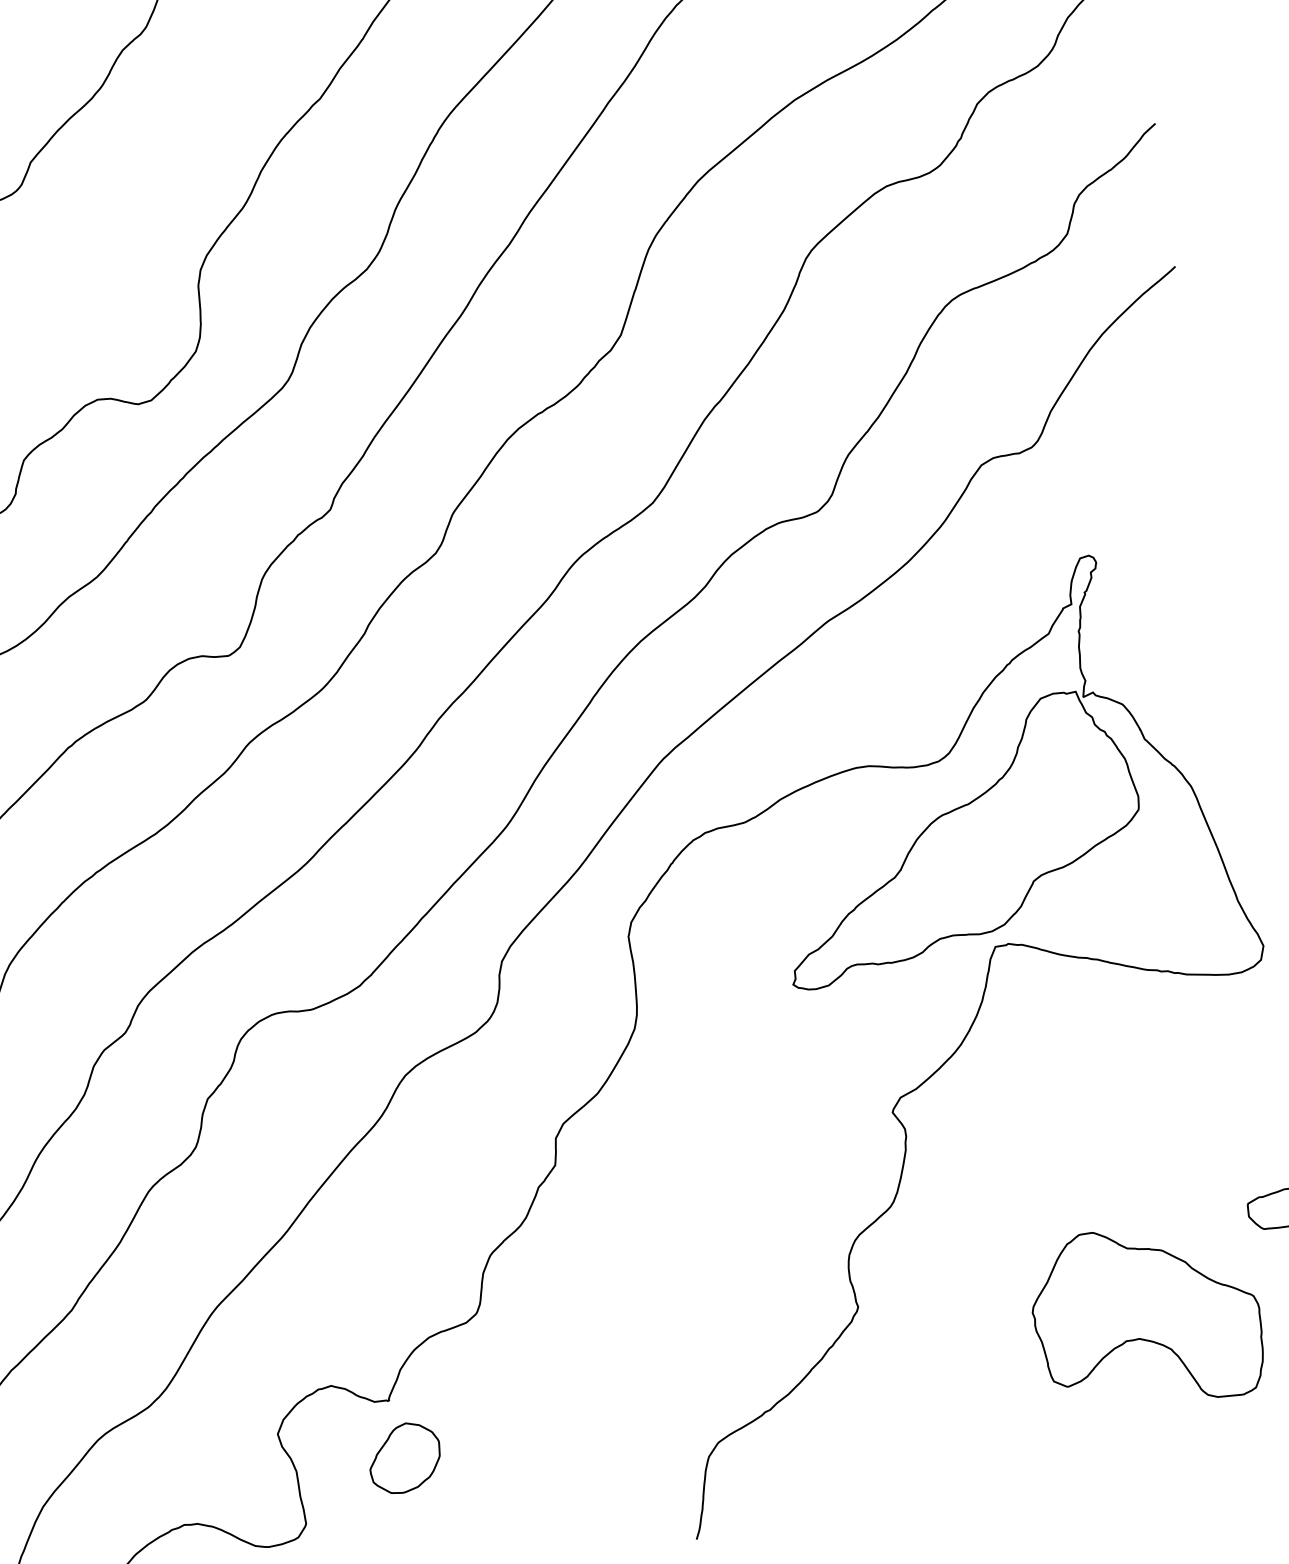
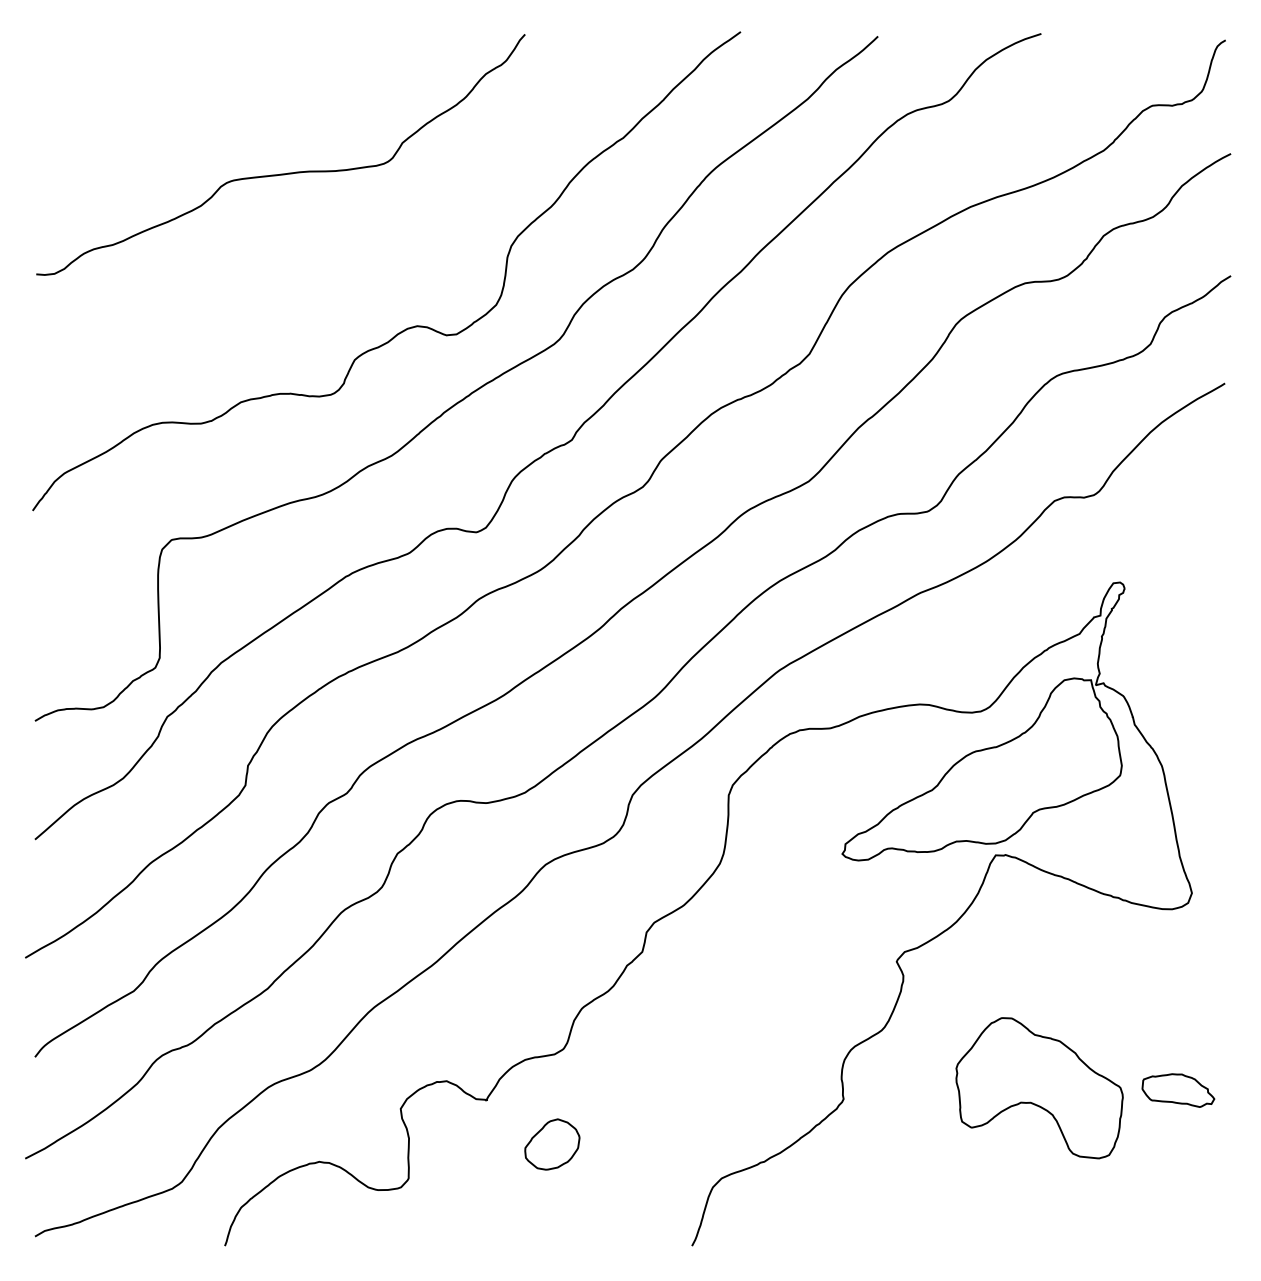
part: (1147, 1317) -> (1039, 1088), moved
part: (405, 1457) -> (552, 1144), moved

